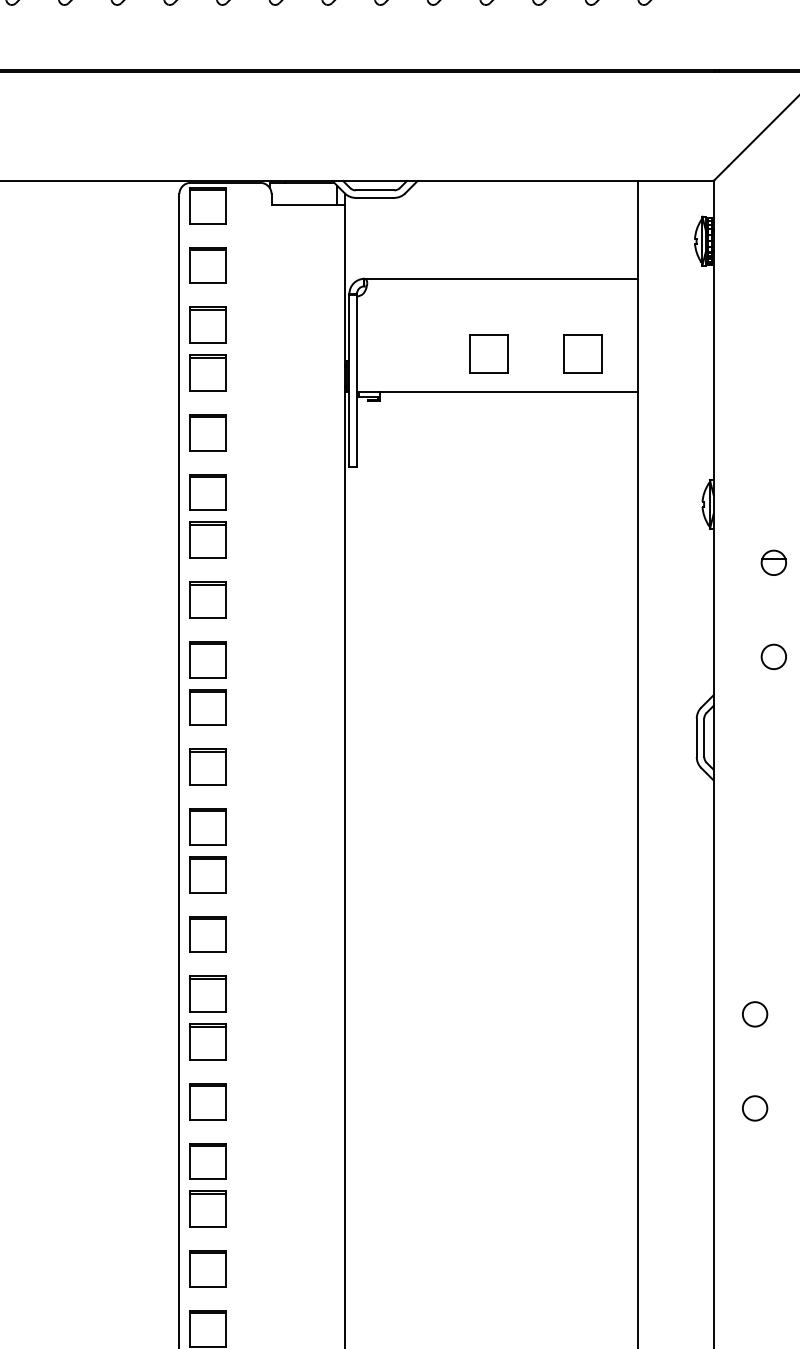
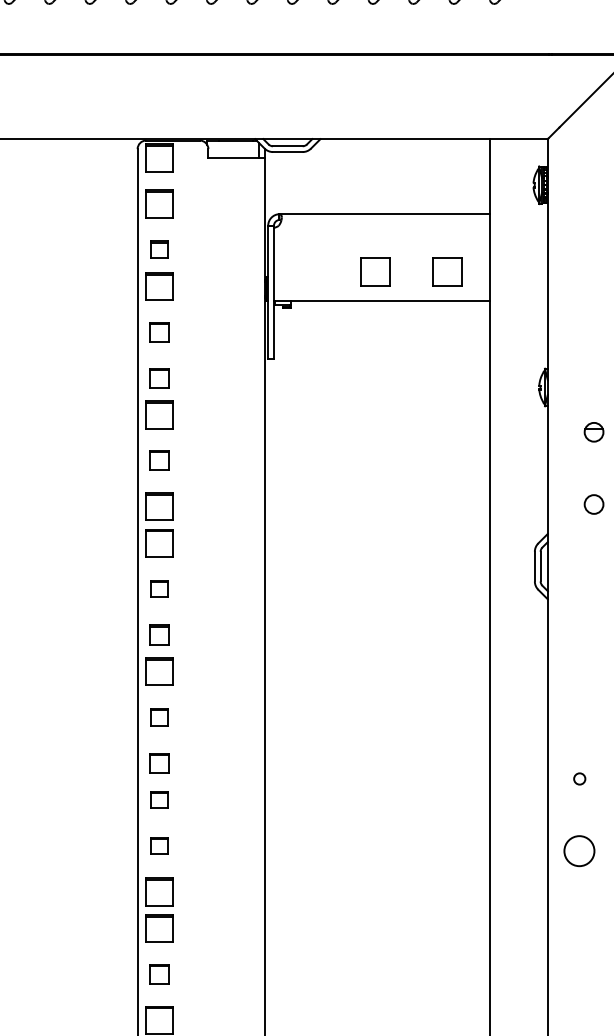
part: (207, 324) -> (159, 249), size x0.6
part: (207, 432) -> (159, 332), size x0.7
part: (207, 492) -> (159, 378), size x0.7
part: (207, 599) -> (159, 460), size x0.7
part: (207, 766) -> (159, 588), size x0.6
part: (207, 826) -> (159, 634), size x0.7
part: (207, 934) -> (159, 717), size x0.6
part: (207, 993) -> (159, 762), size x0.7
circle: (755, 1014) -> (579, 779), size x0.6
part: (207, 1041) -> (159, 799), size x0.6
part: (207, 1101) -> (159, 845), size x0.6
circle: (755, 1108) -> (579, 851), size x1.6
part: (207, 1268) -> (159, 974), size x0.7

